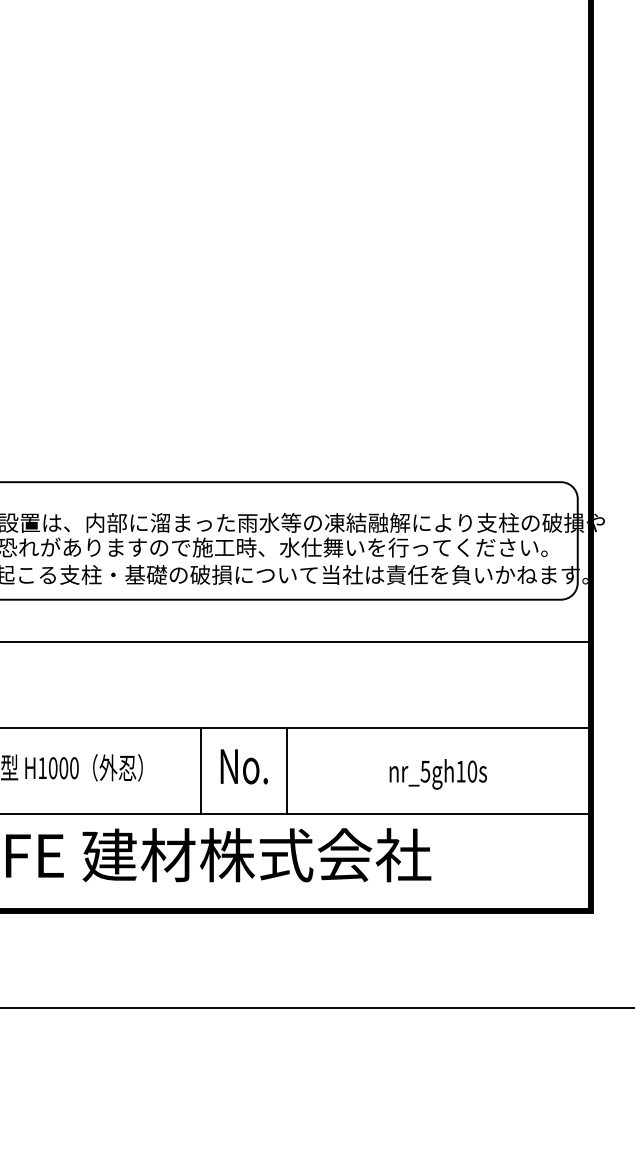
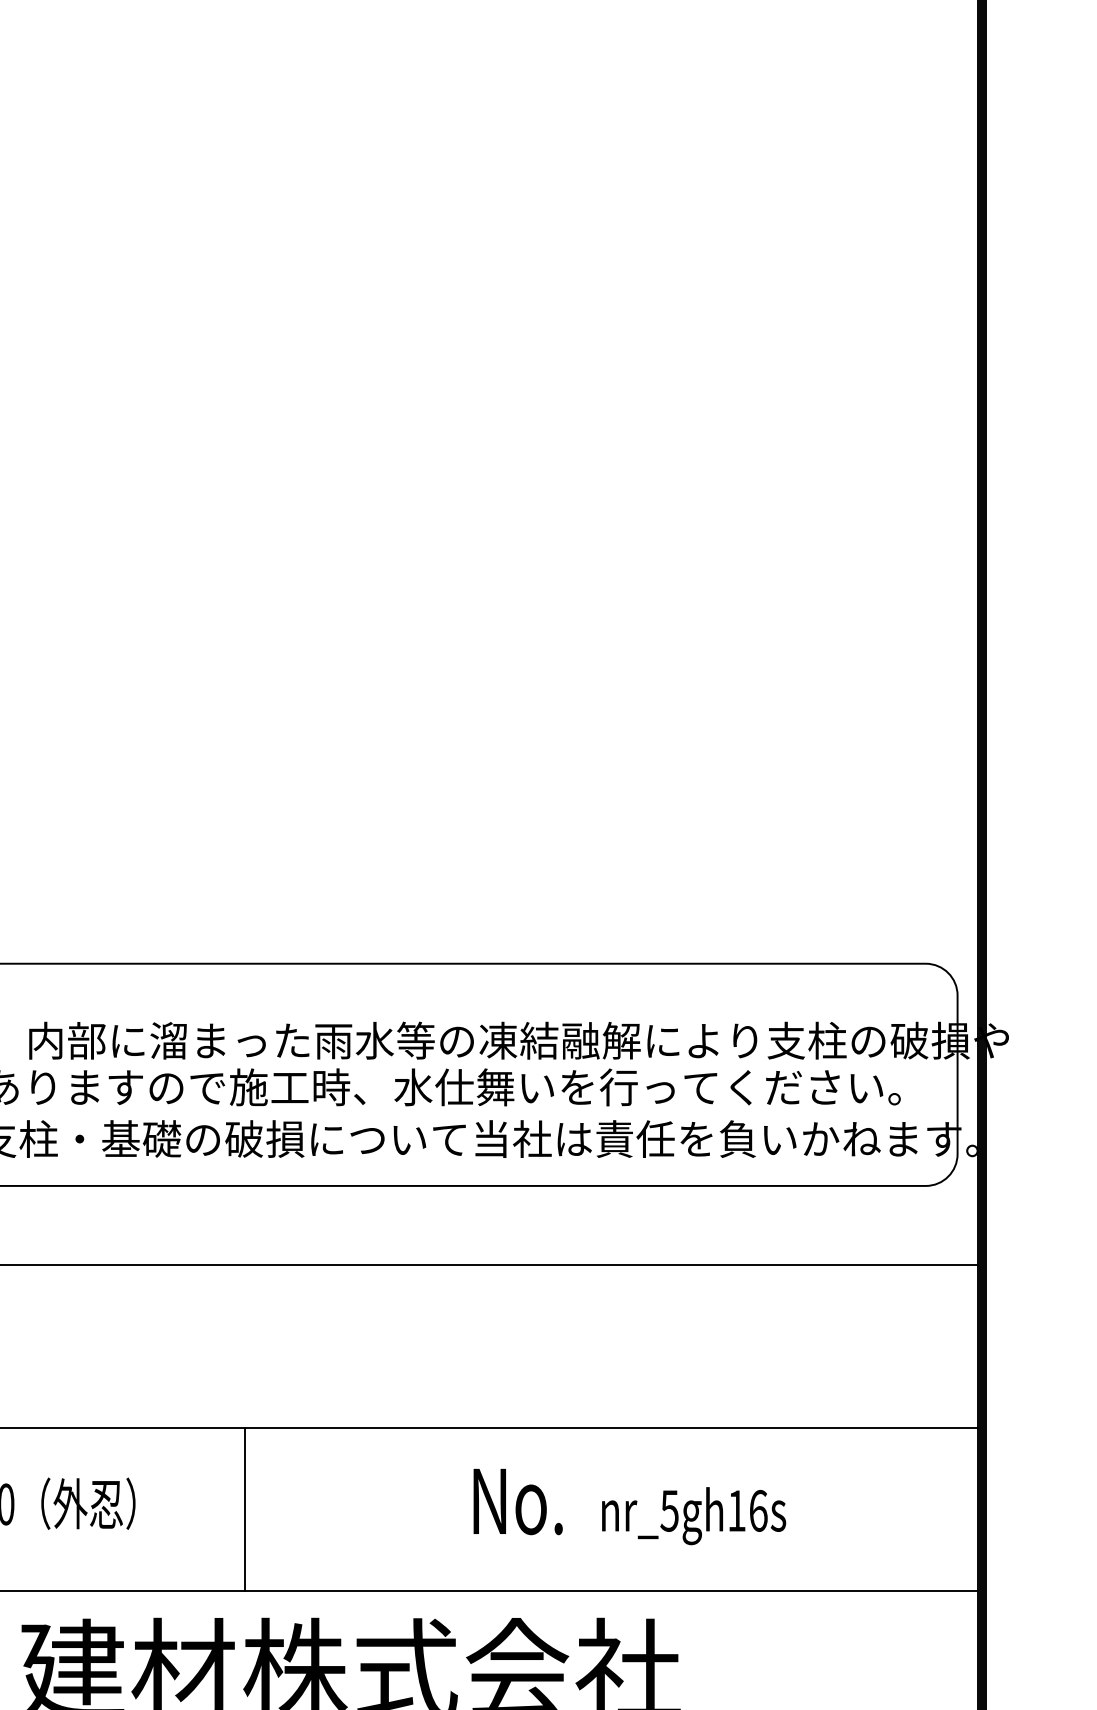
text: (243, 766) -> (516, 1501), moved
line: (286, 771) -> (406, 1510), removed
text: (472, 771) -> (758, 1510), nr_5gh10s -> nr_5gh16s

